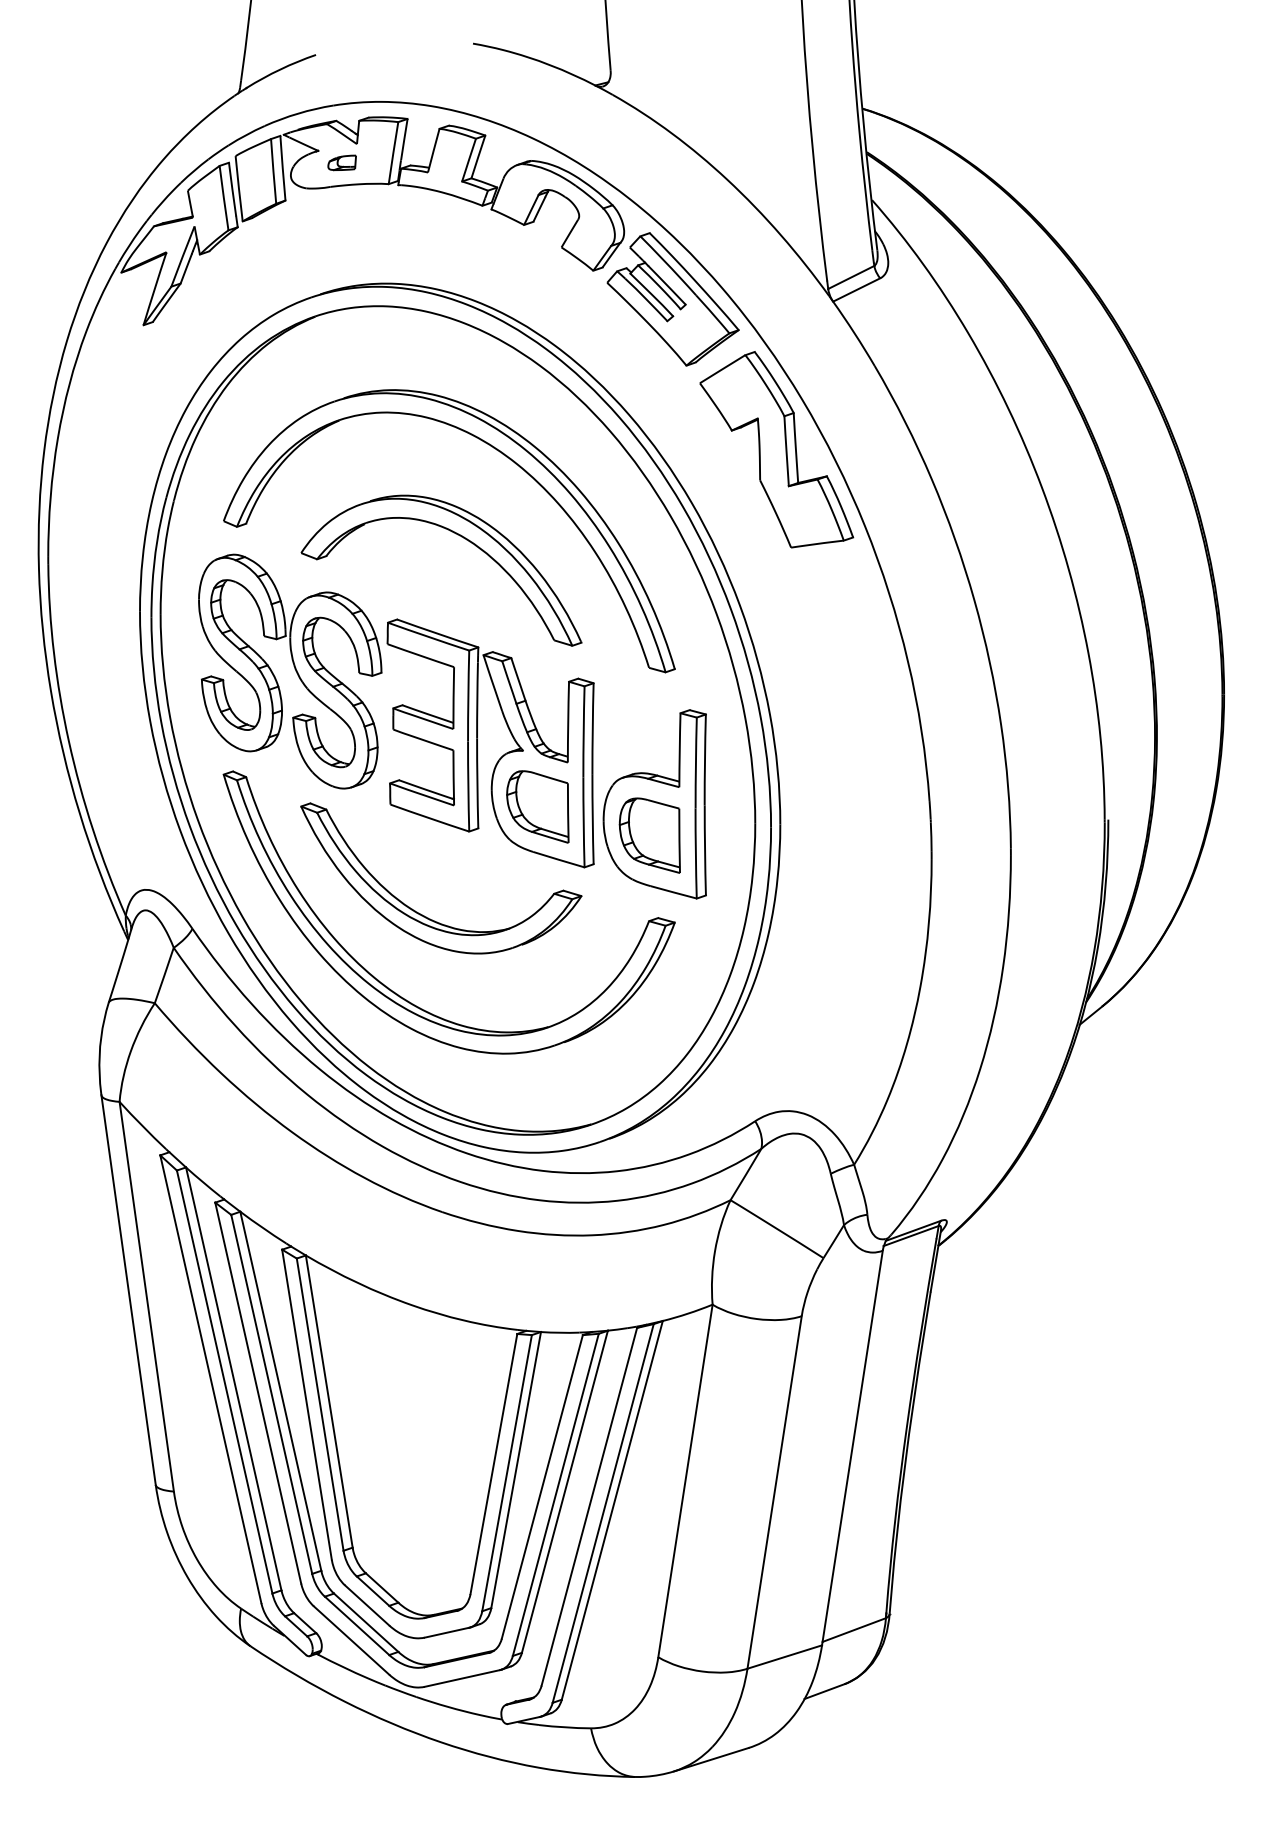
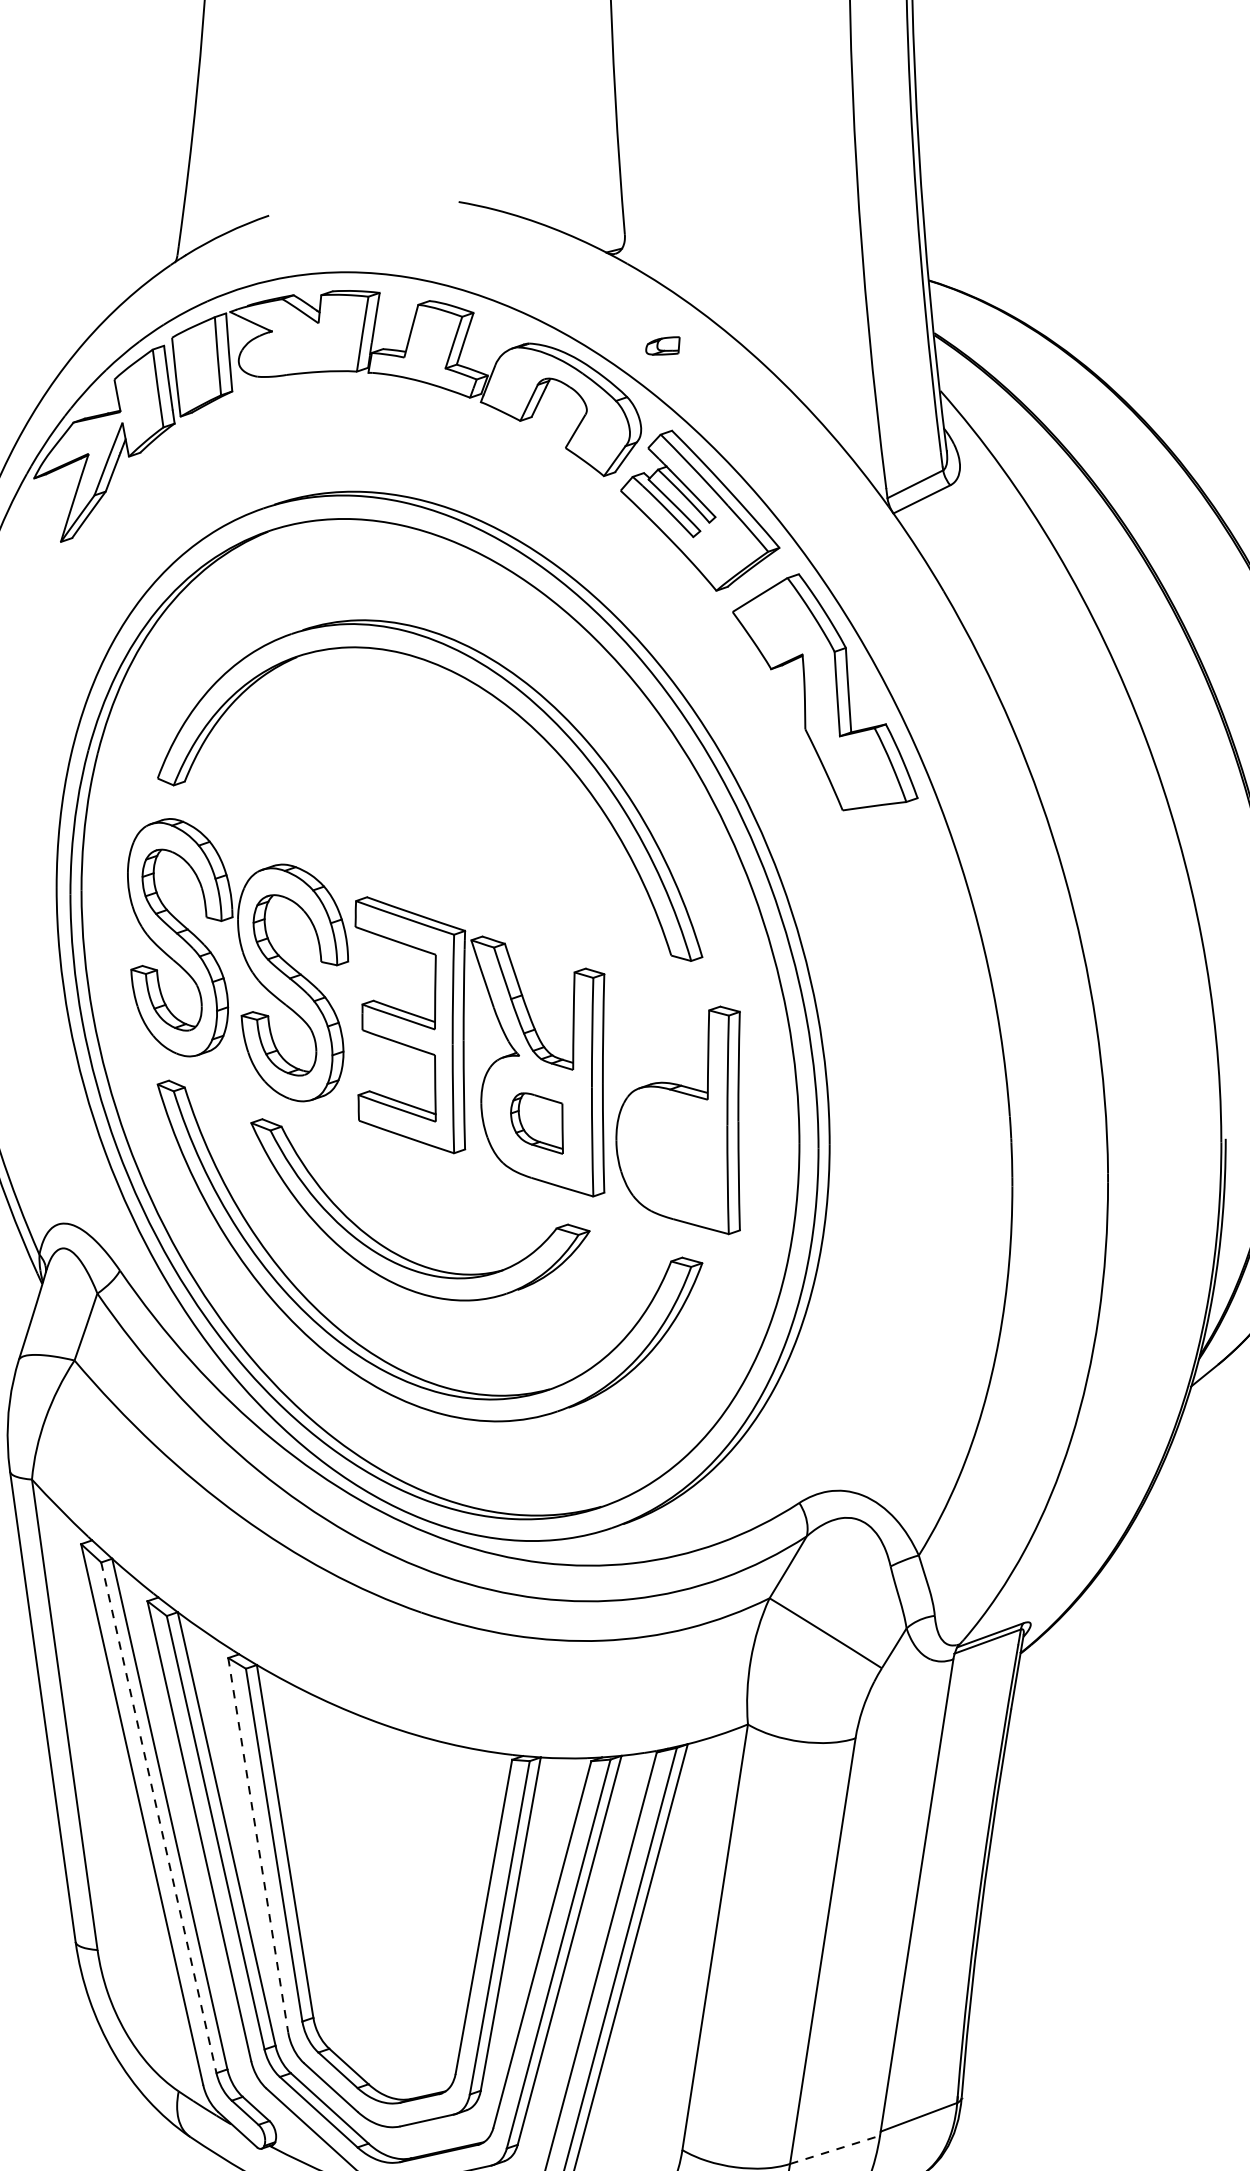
part: (341, 162) -> (662, 345), moved
part: (459, 536) -> (442, 797), removed
part: (537, 806) -> (536, 1122), size x0.7
part: (649, 835) -> (671, 1157), removed
line: (224, 1382) -> (158, 1818), solid -> dashed
line: (307, 1405) -> (258, 1846), solid -> dashed
line: (785, 1656) -> (835, 2149), solid -> dashed

